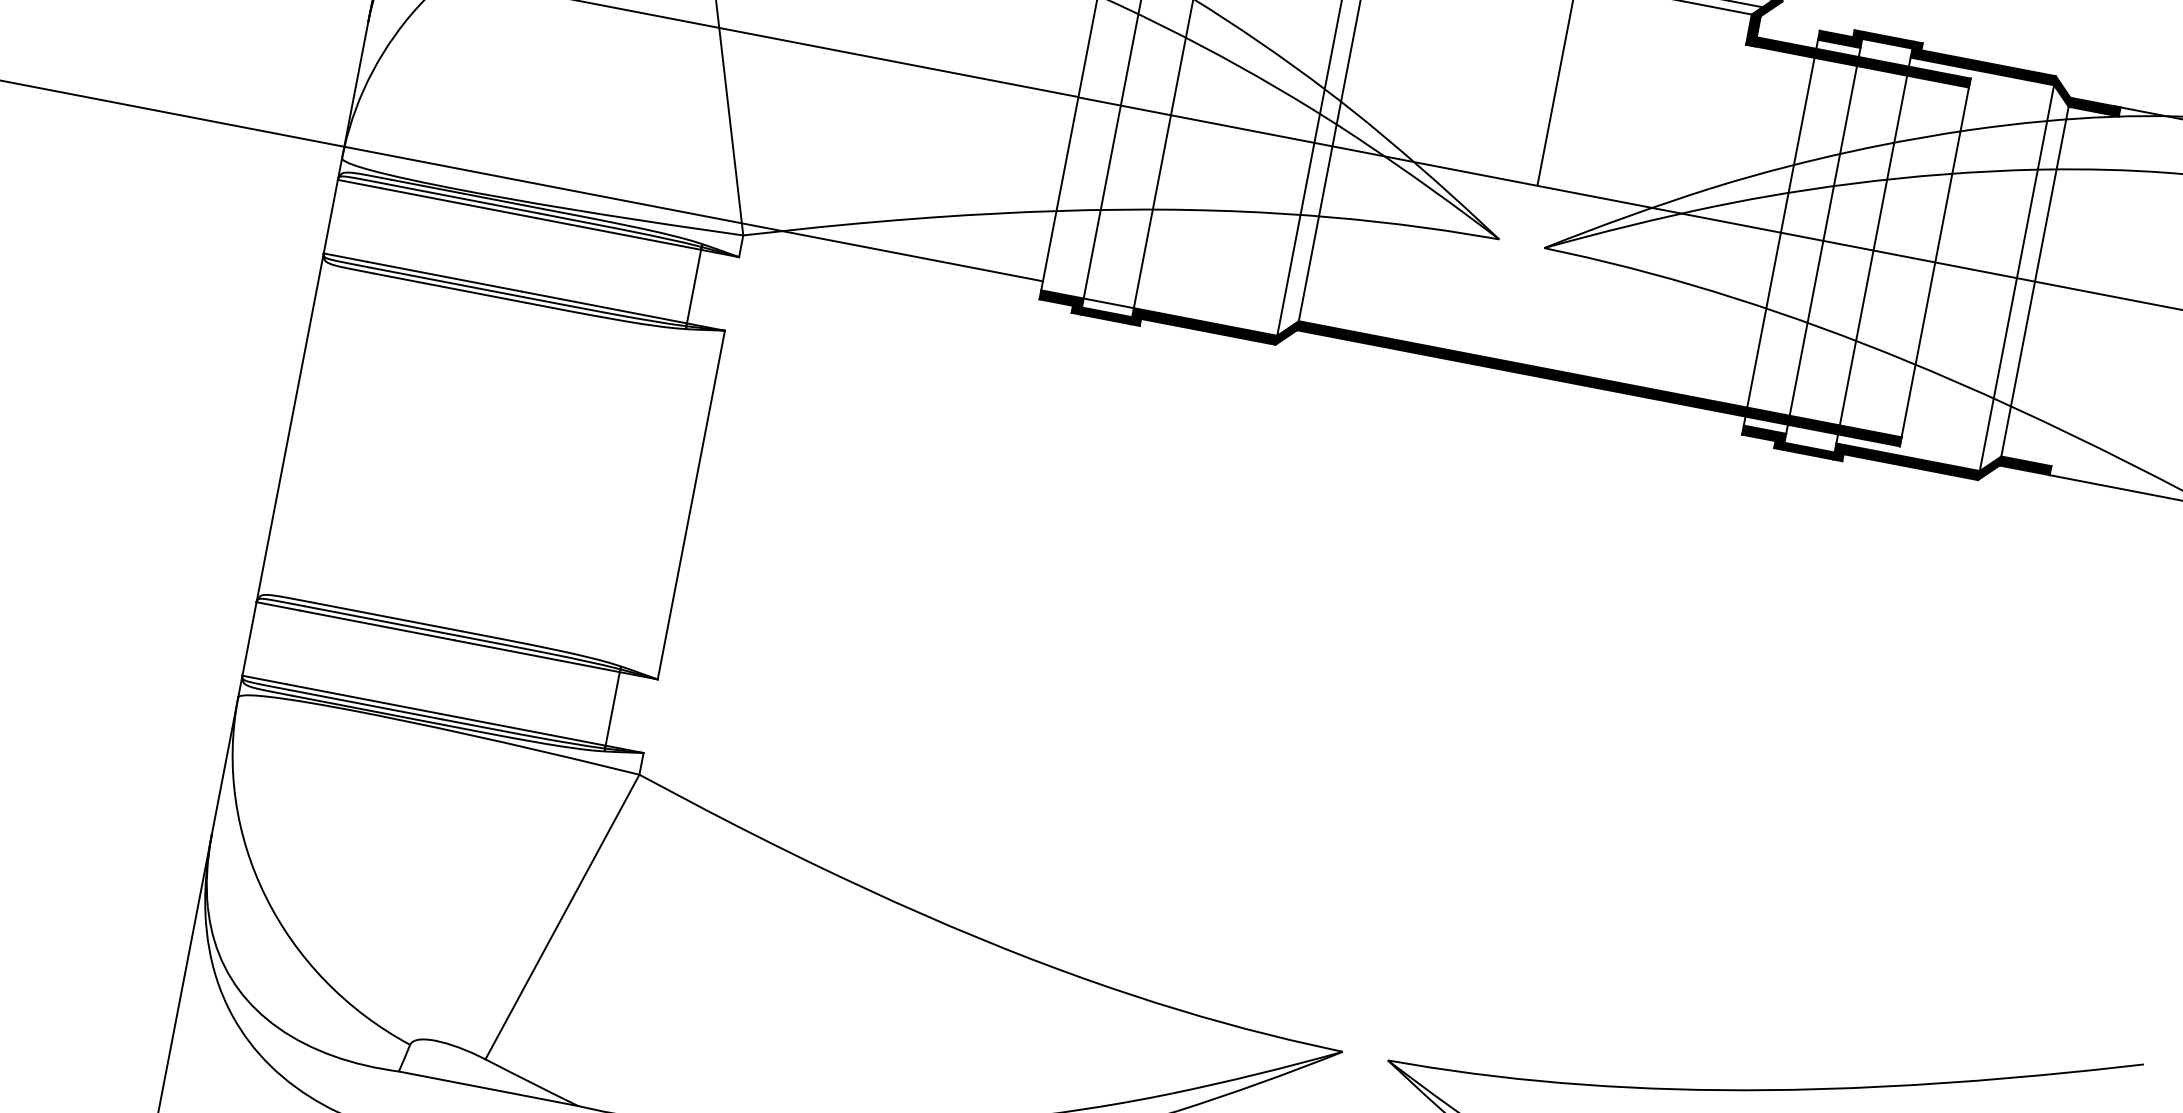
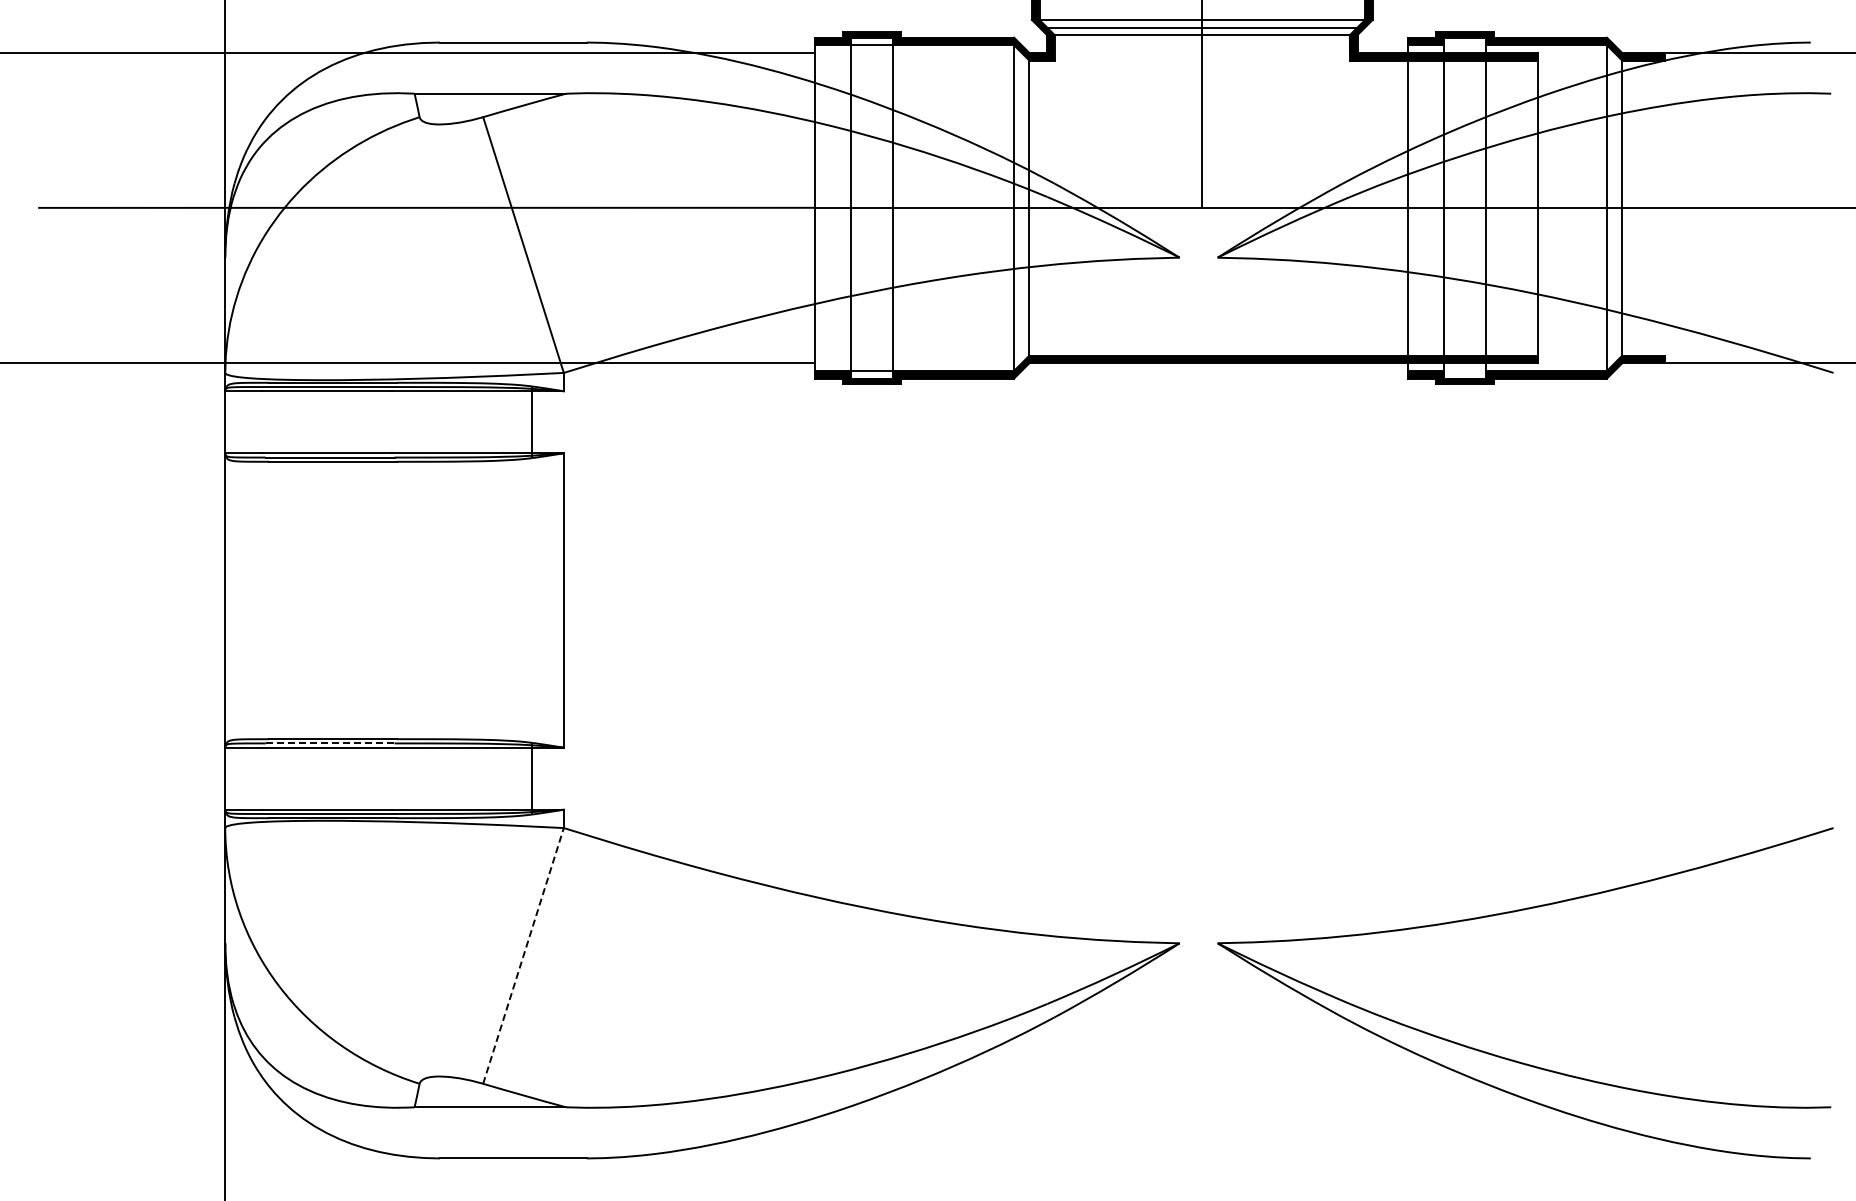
line: (382, 621) -> (330, 743), solid -> dashed
line: (562, 916) -> (523, 955), solid -> dashed

